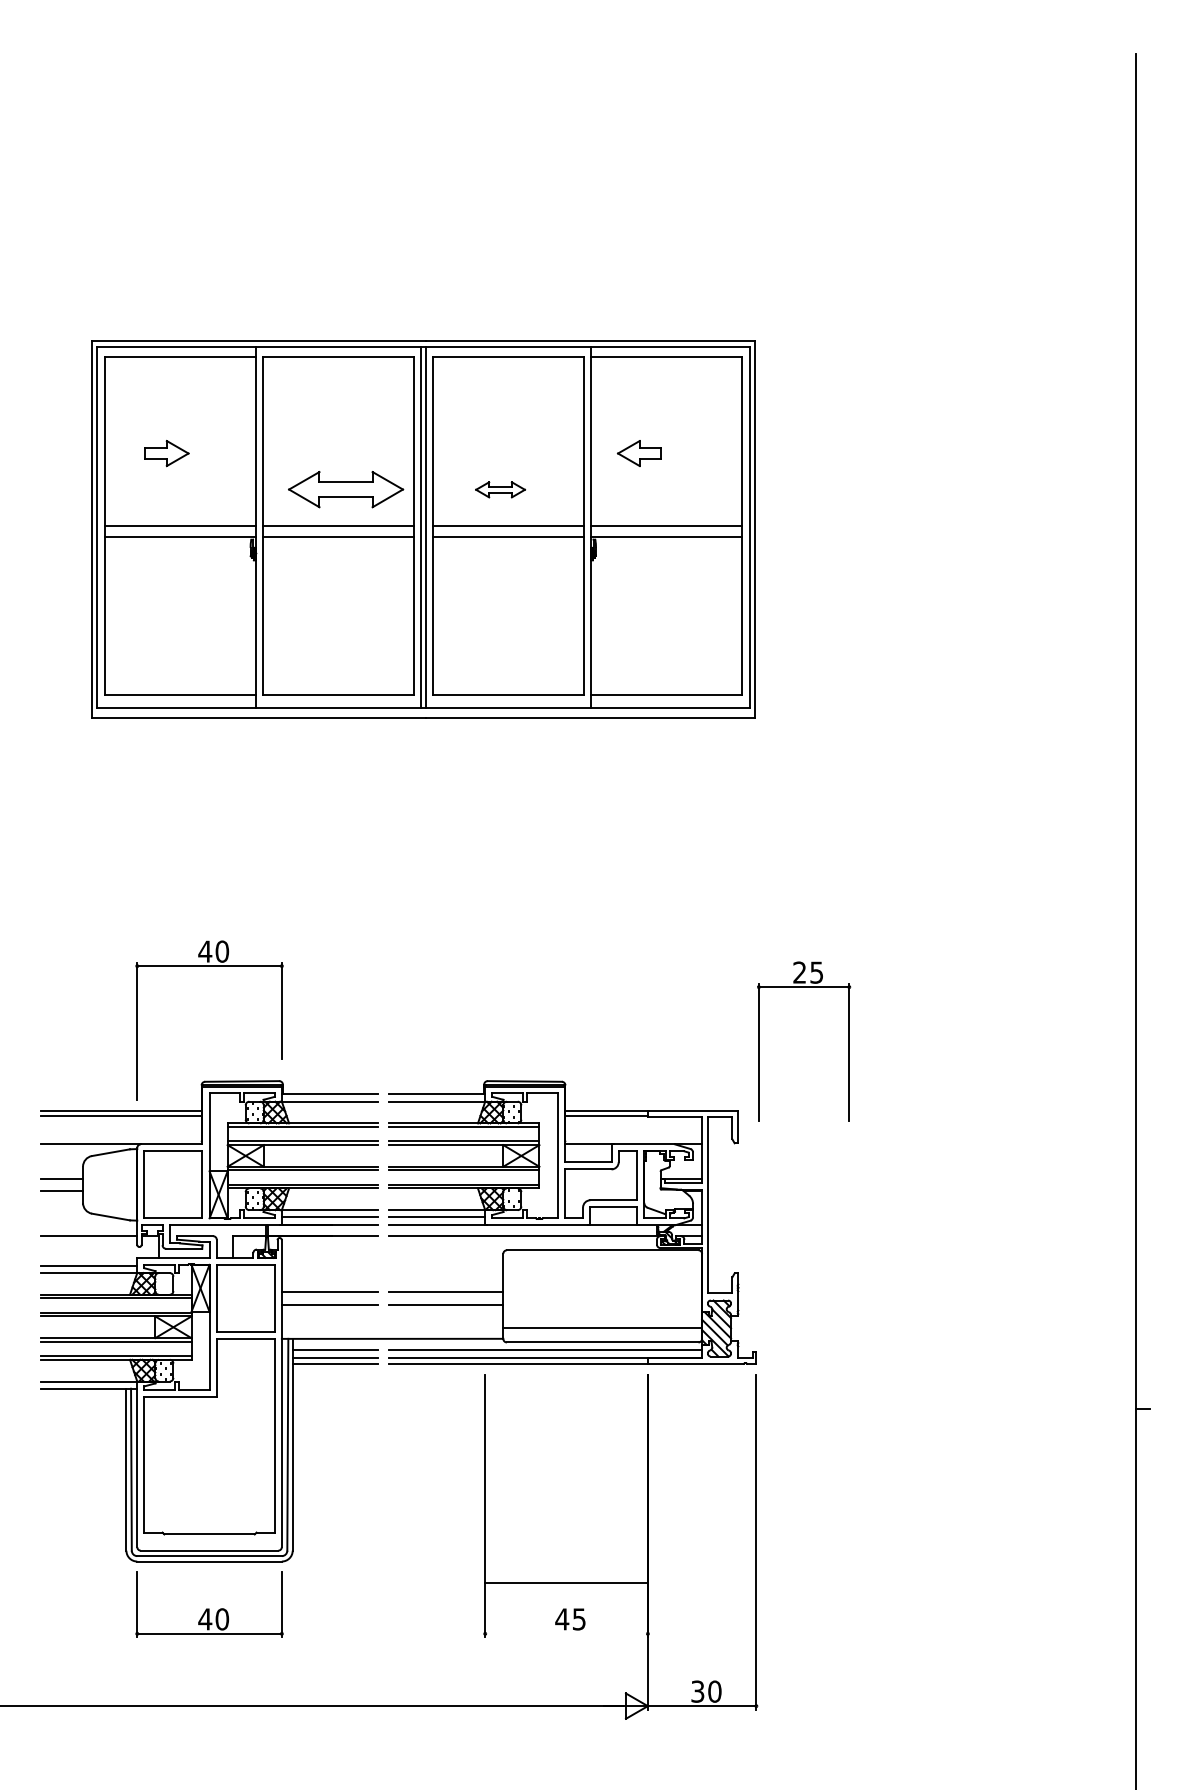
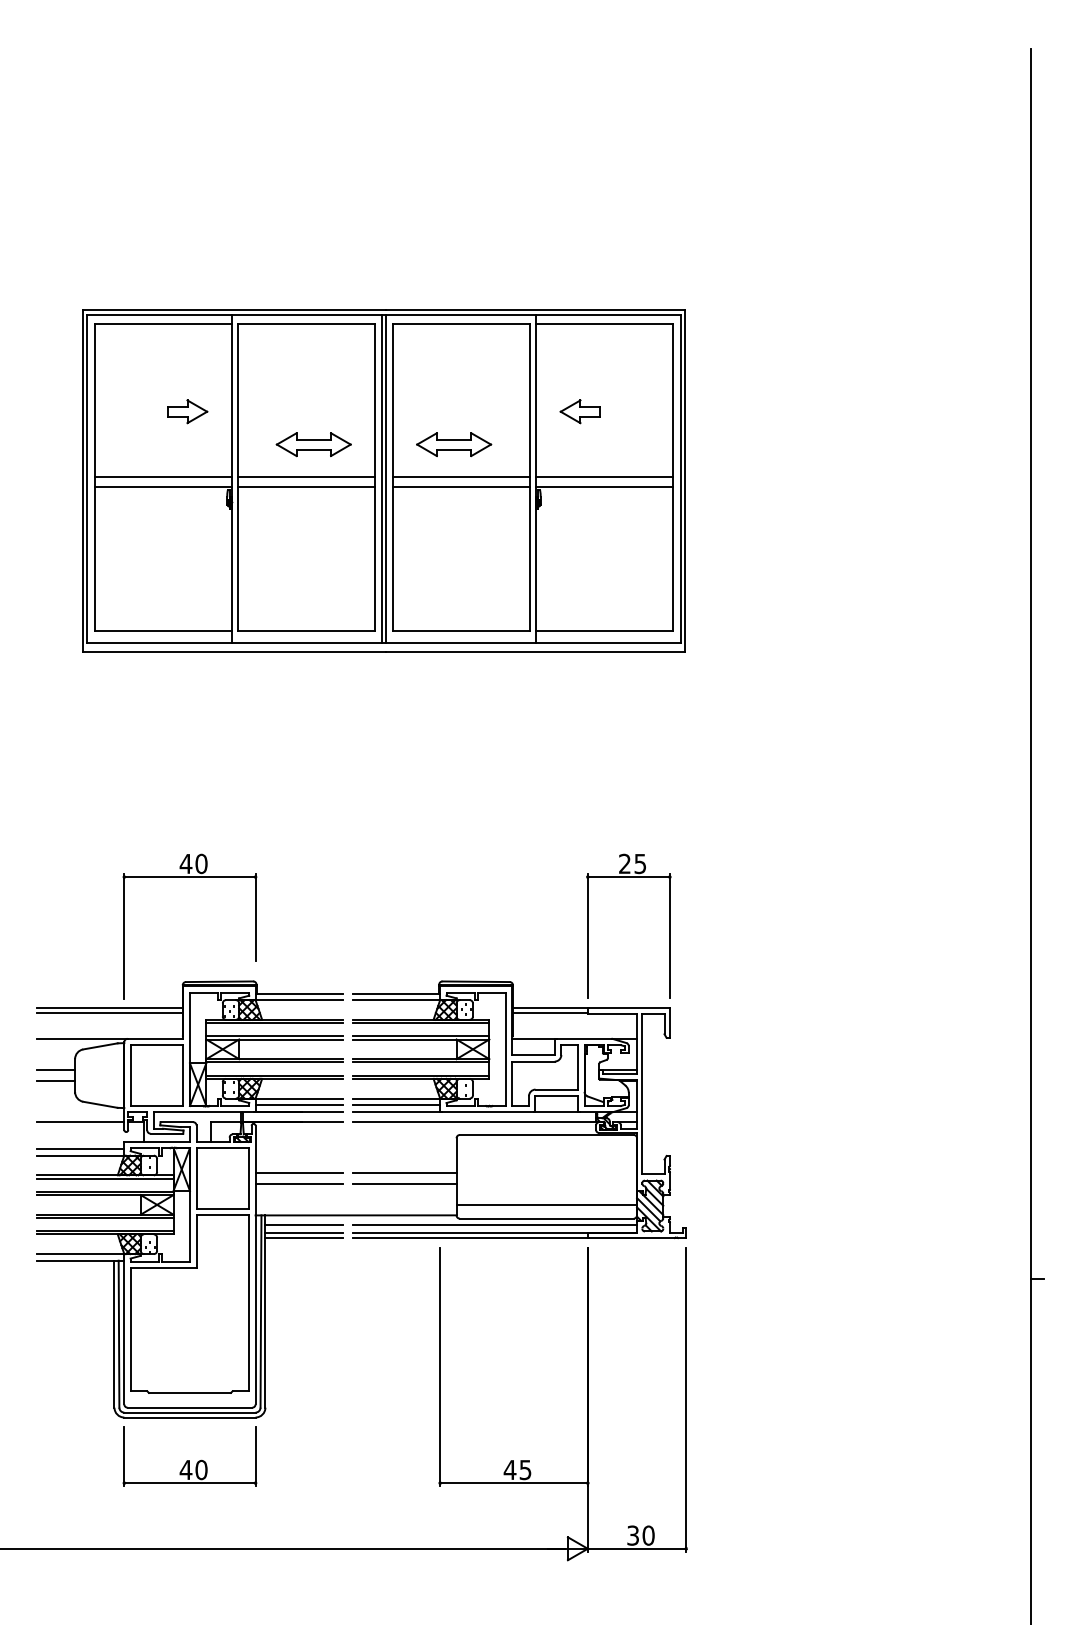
part: (166, 453) -> (187, 411), moved
part: (345, 489) -> (313, 444), size x0.71
part: (500, 489) -> (454, 444), size x1.67
part: (848, 1041) -> (669, 926), moved
line: (566, 1582) -> (513, 1482), moved

